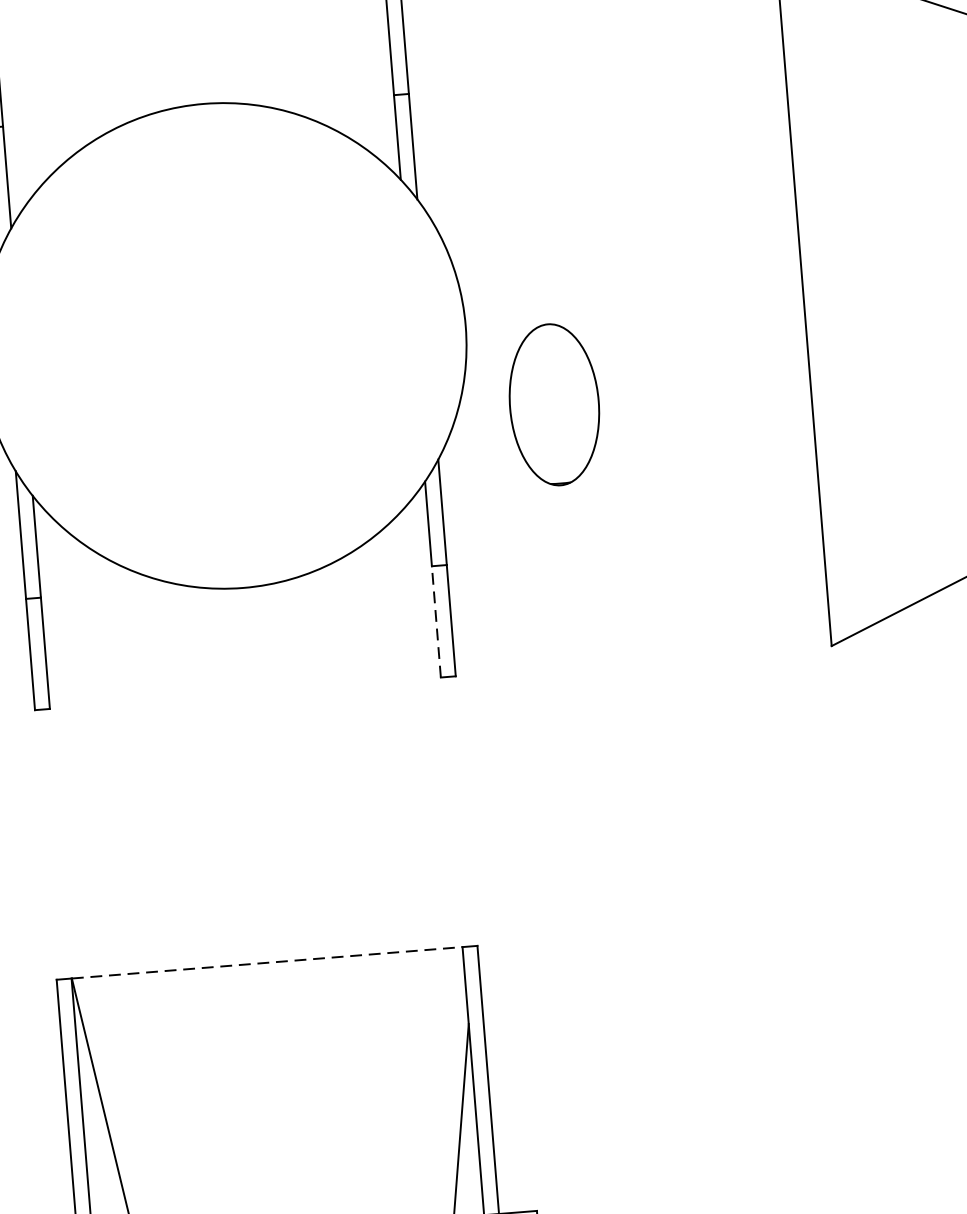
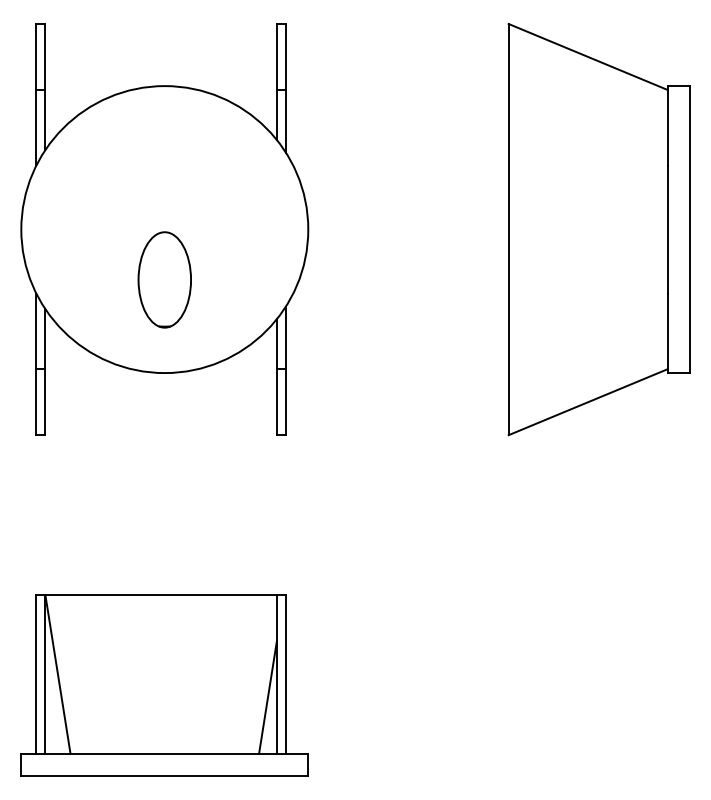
part: (553, 404) -> (164, 279), moved
line: (435, 622) -> (276, 402), dashed -> solid
line: (267, 961) -> (161, 594), dashed -> solid

